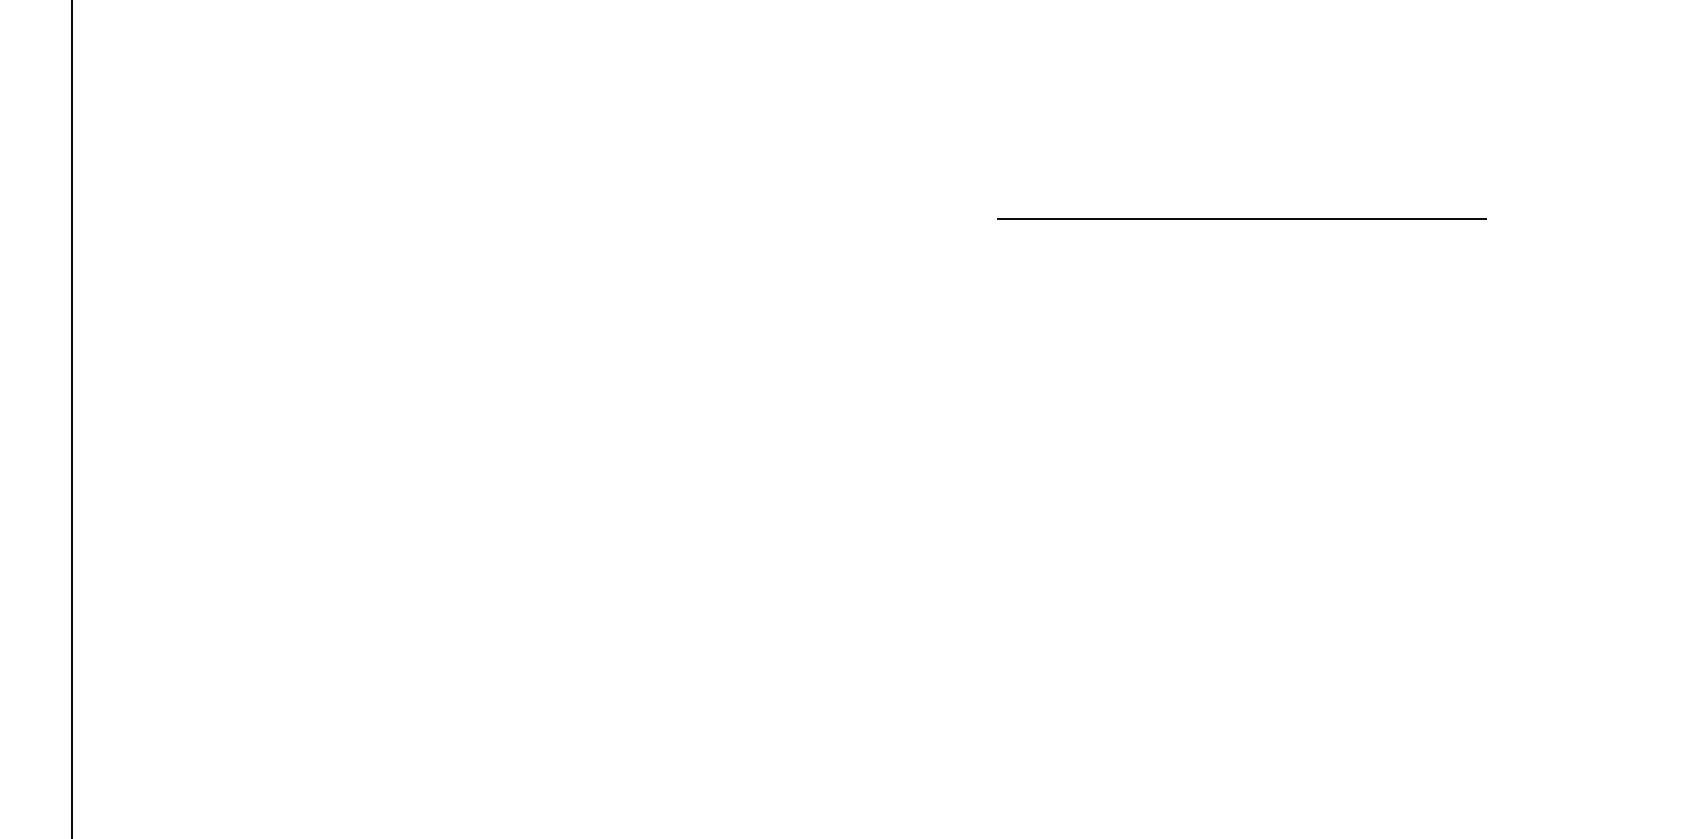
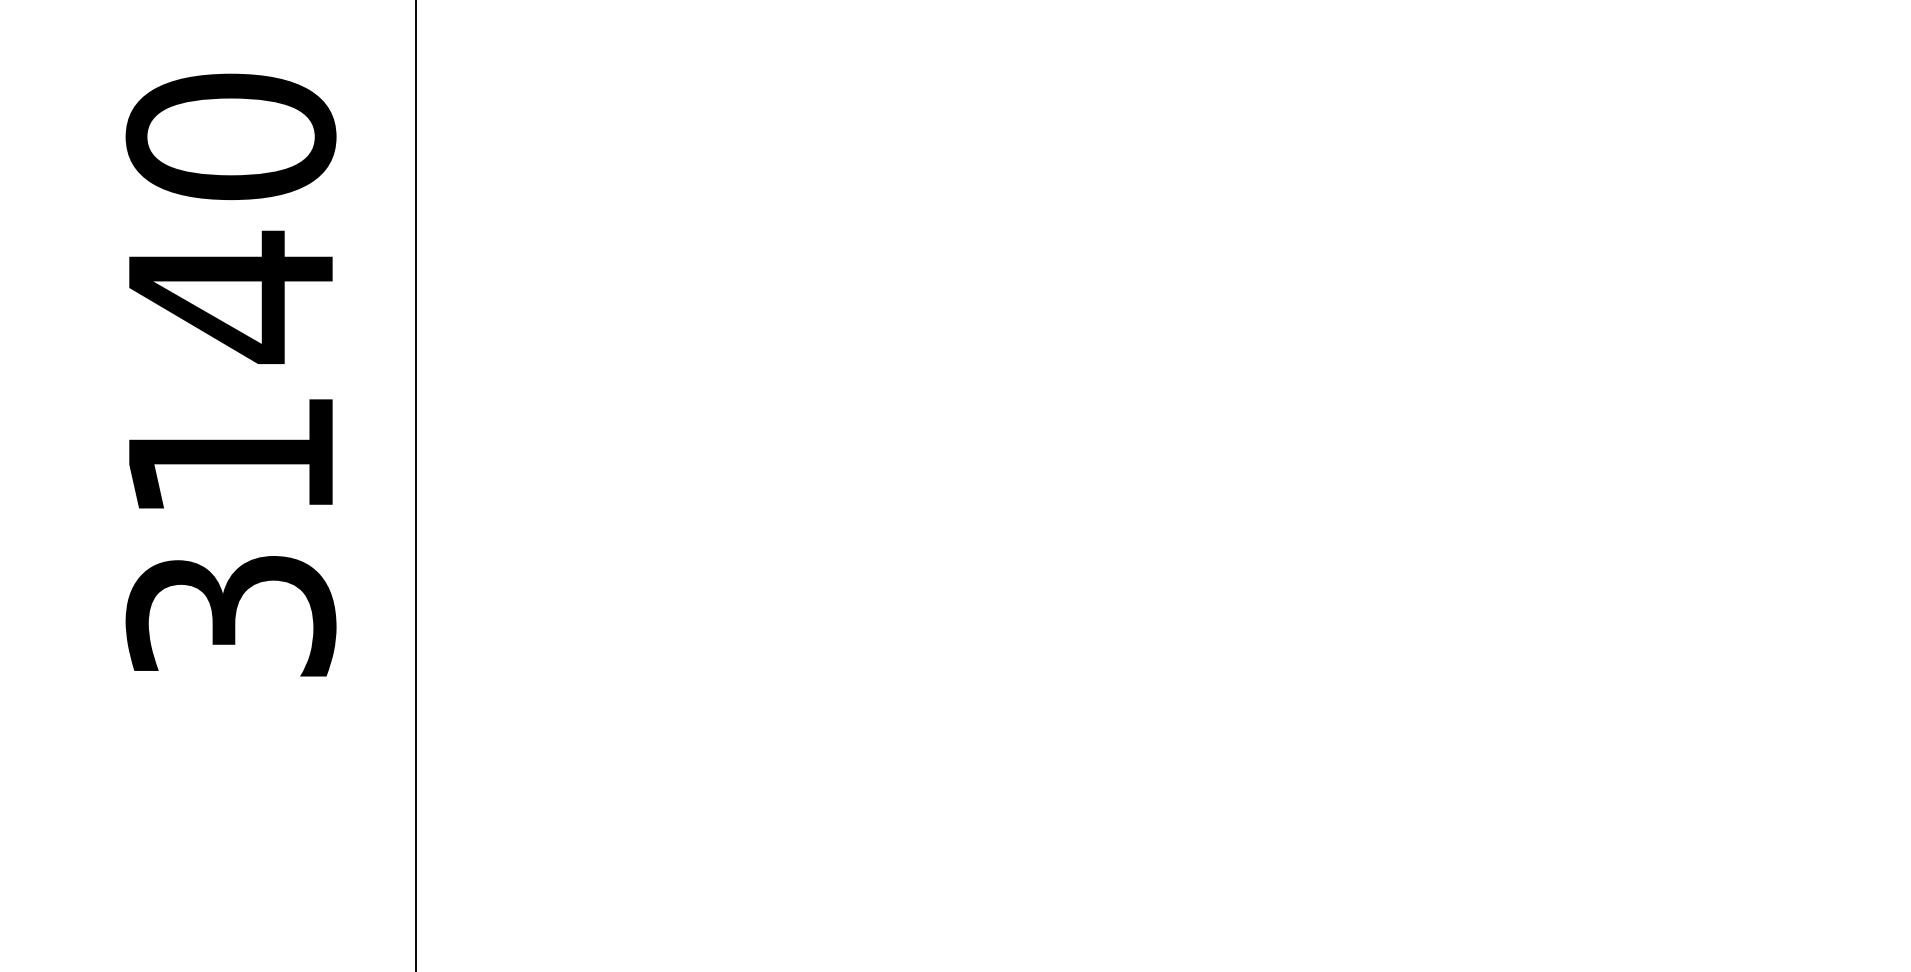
line: (1240, 218) -> (1584, 375), removed

